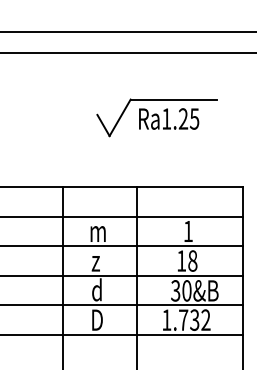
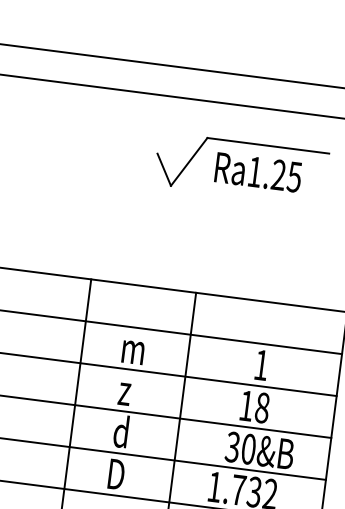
part: (156, 117) -> (240, 168), moved

